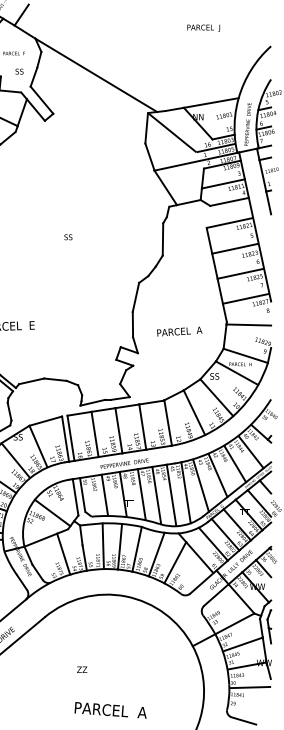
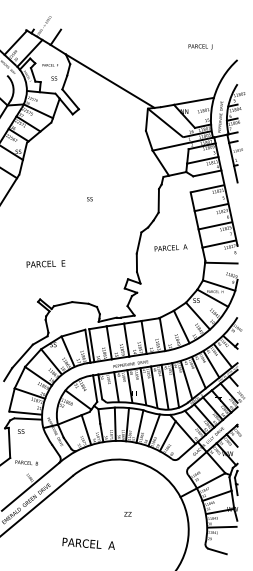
text: (203, 27) -> (200, 46), moved
text: (179, 331) -> (170, 247), moved
text: (81, 670) -> (127, 514), moved
text: (110, 709) -> (88, 543), moved

